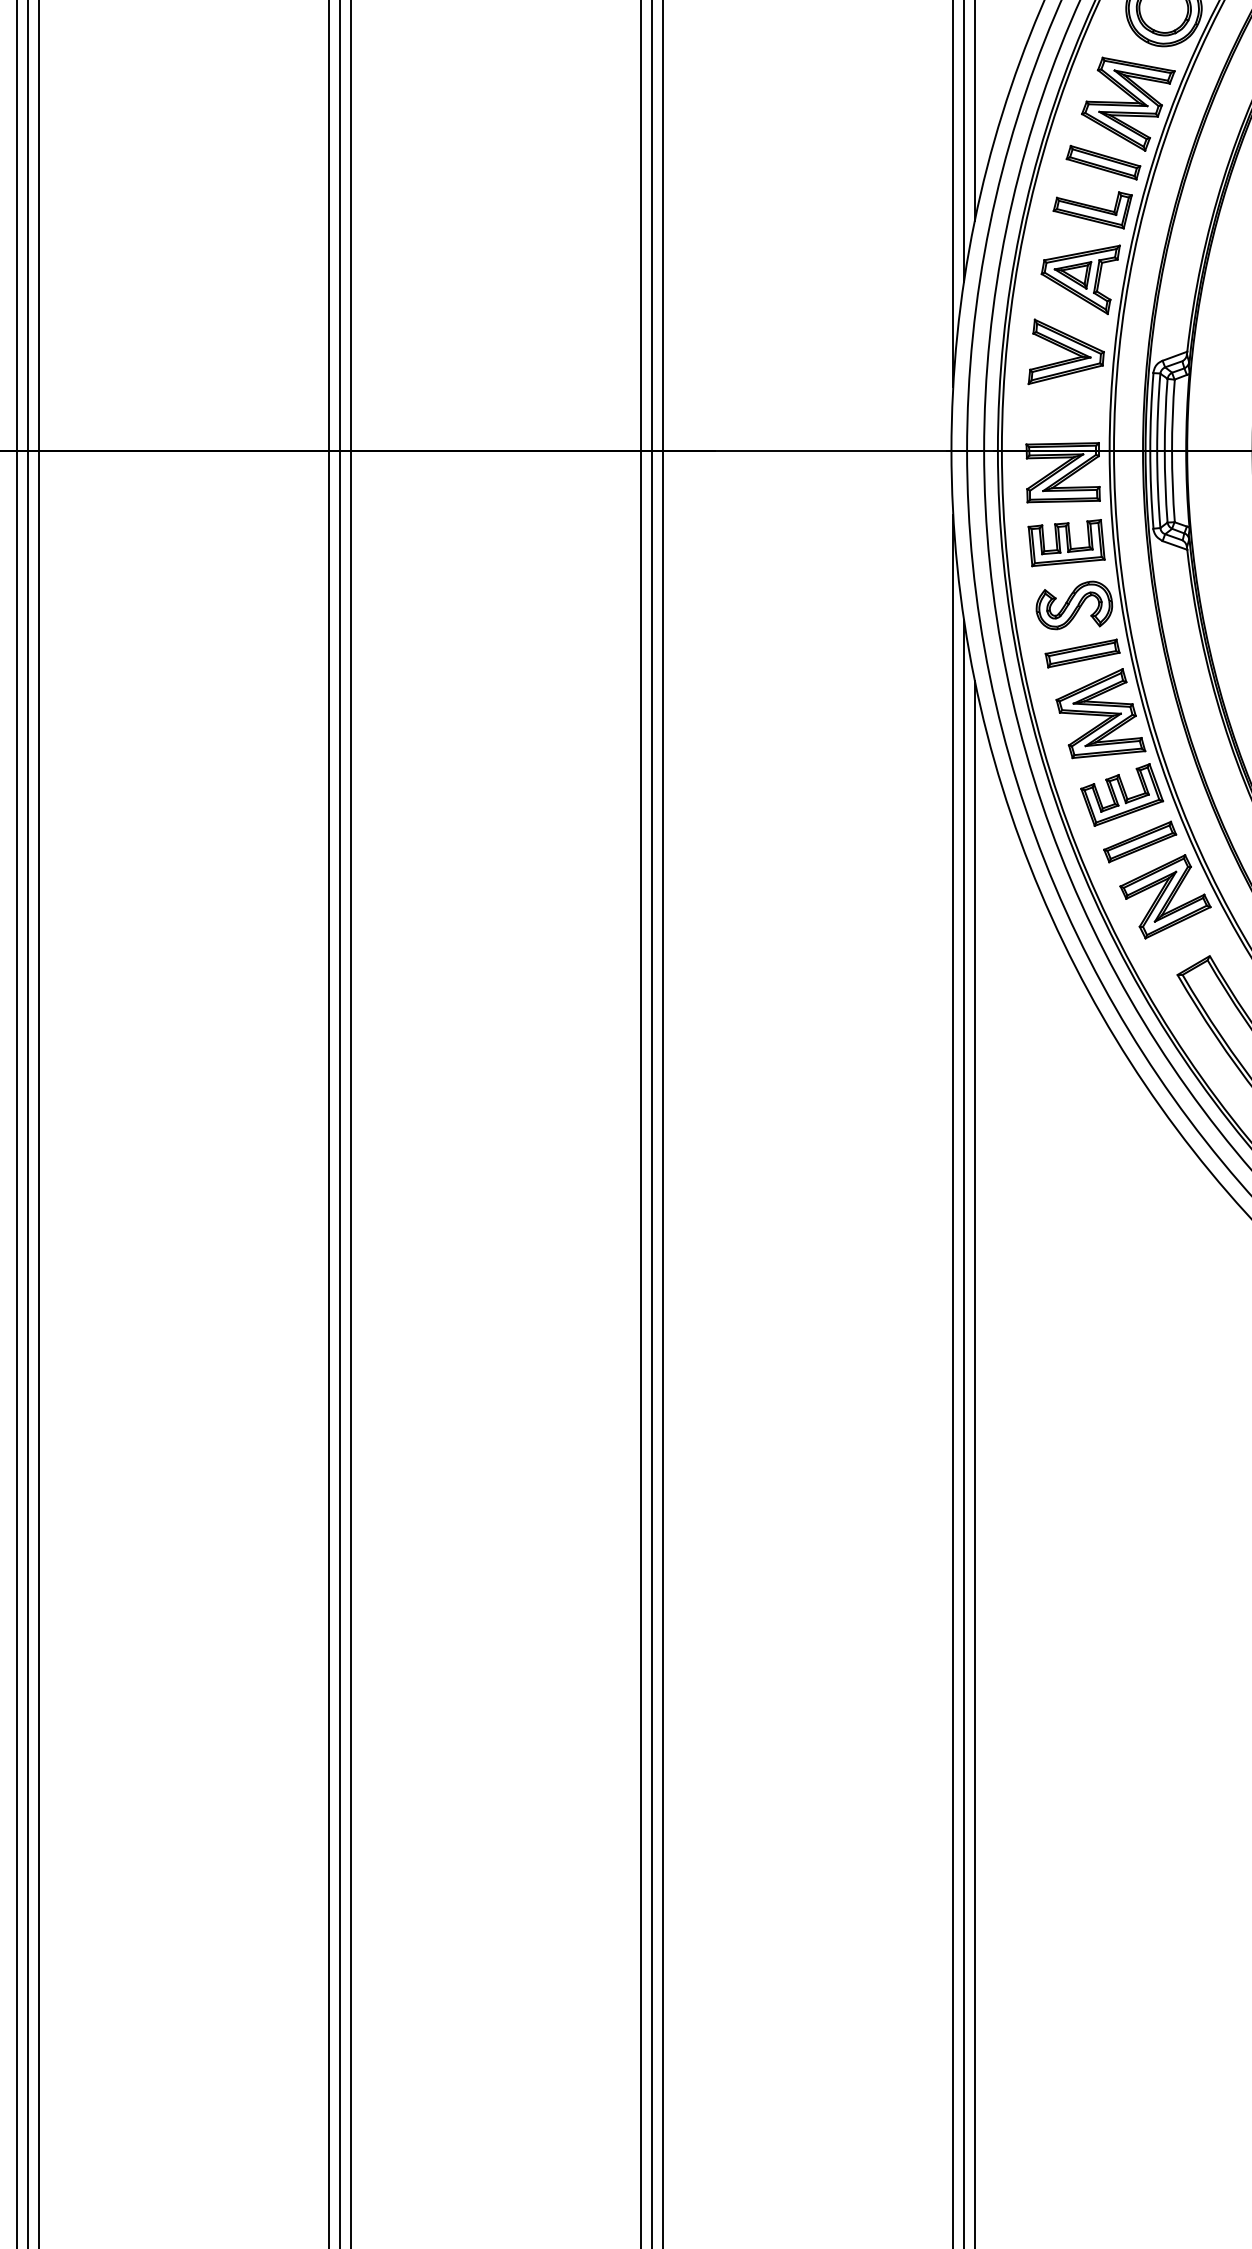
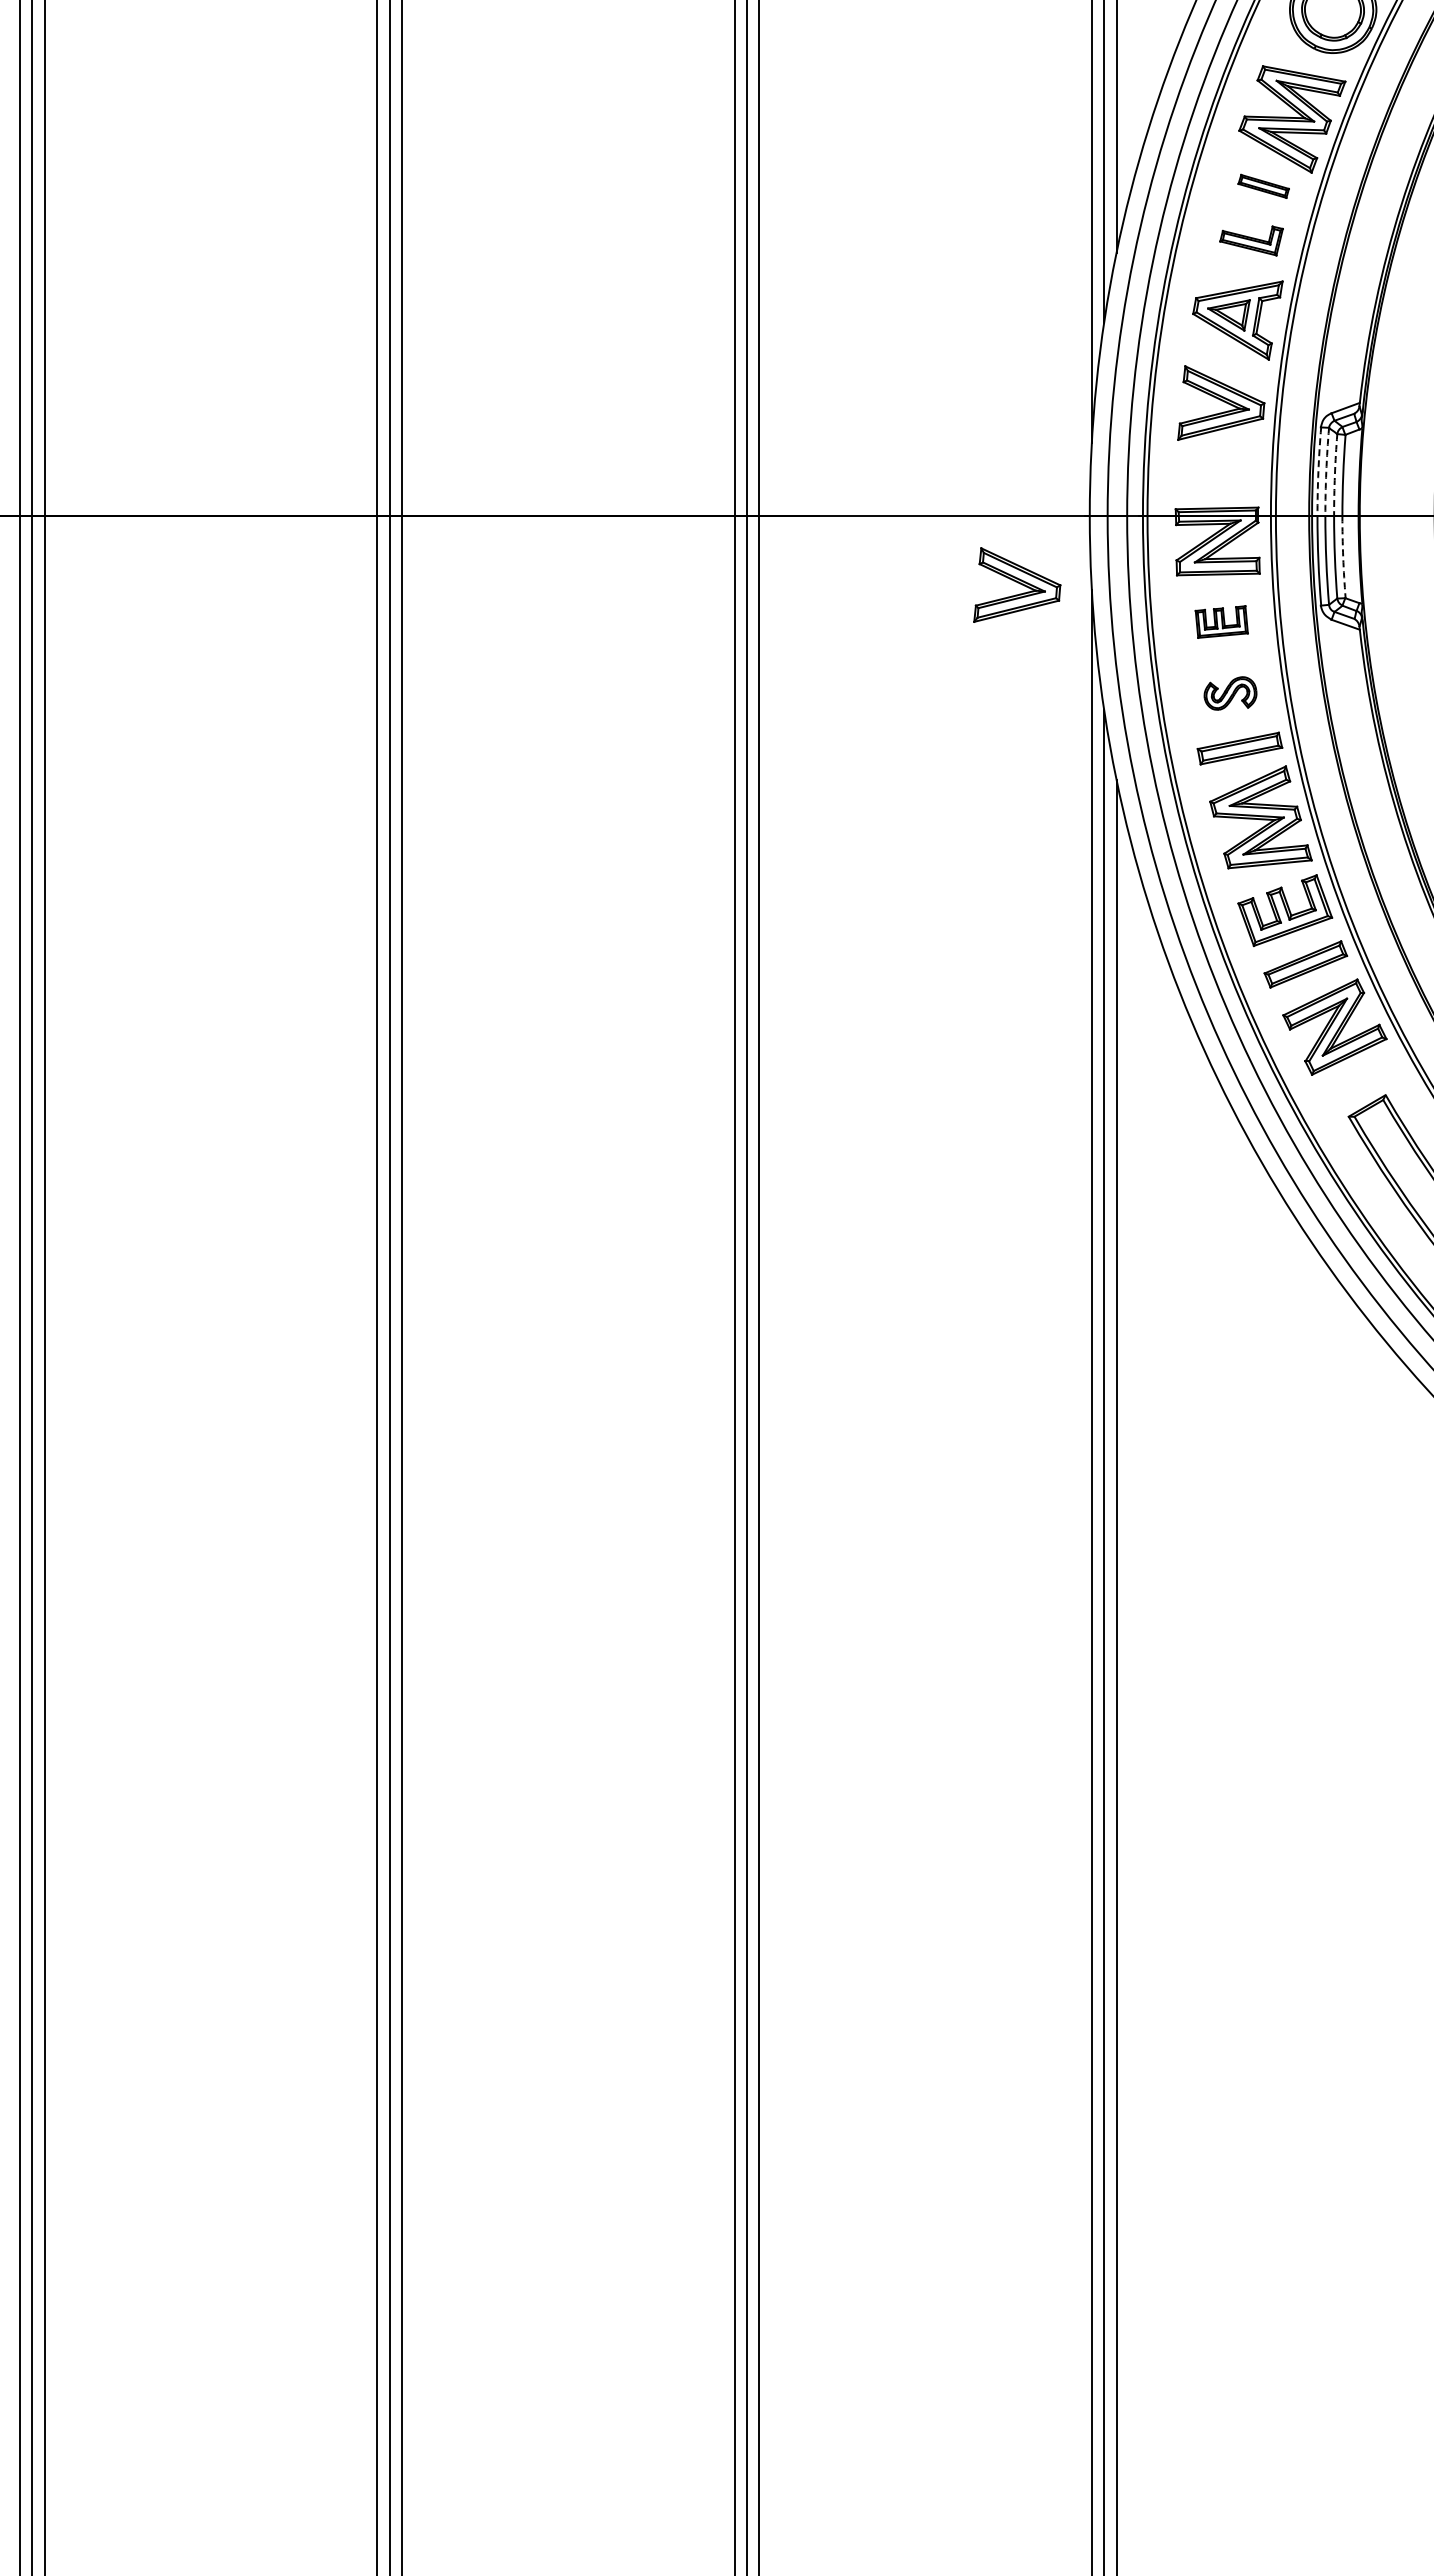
part: (1103, 162) -> (1263, 186), size x0.6
part: (1092, 209) -> (1251, 240), size x0.7
arc: (1151, 411) -> (1318, 471), solid -> dashed
arc: (1158, 412) -> (1326, 472), solid -> dashed
arc: (1165, 415) -> (1334, 475), solid -> dashed
arc: (1172, 486) -> (1343, 557), solid -> dashed
part: (888, 510) -> (1017, 584), added
part: (1066, 542) -> (1221, 621), size x0.6
part: (1074, 605) -> (1230, 693), size x0.6

